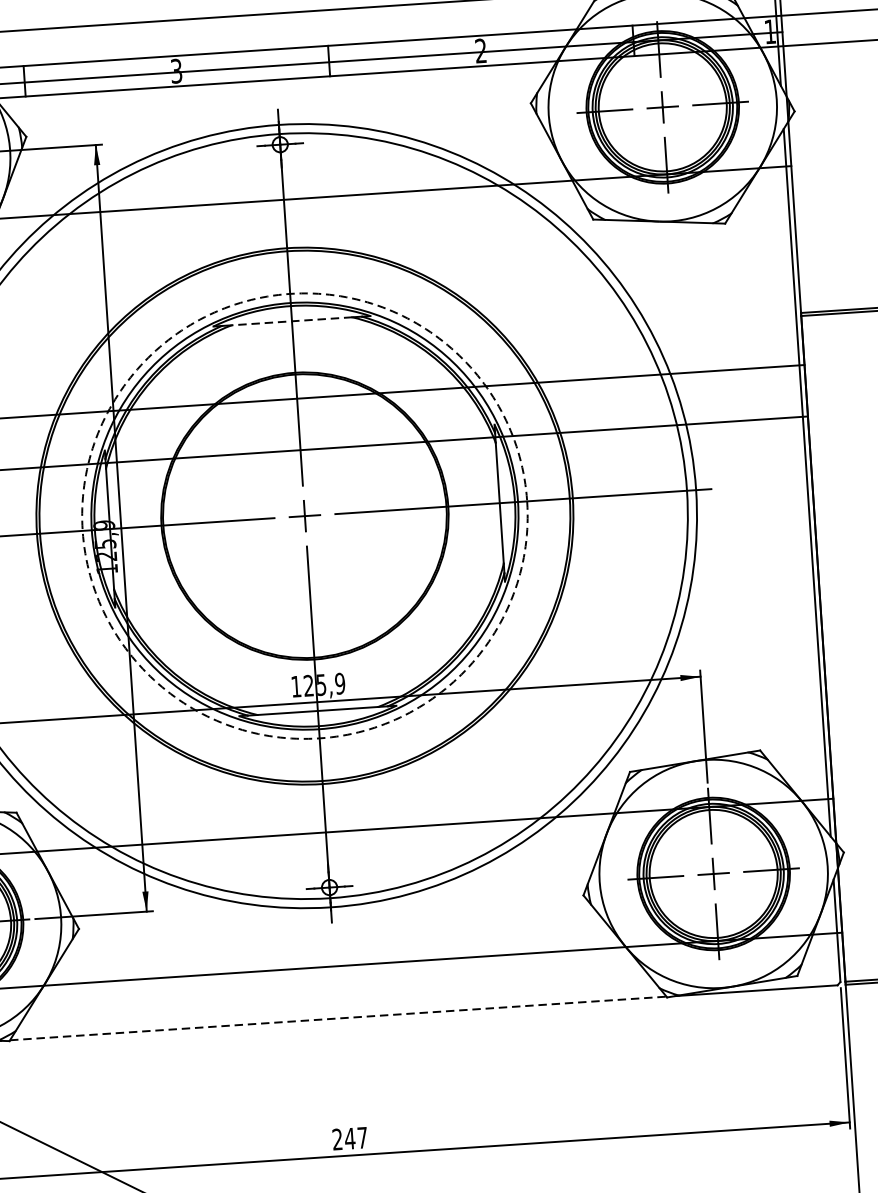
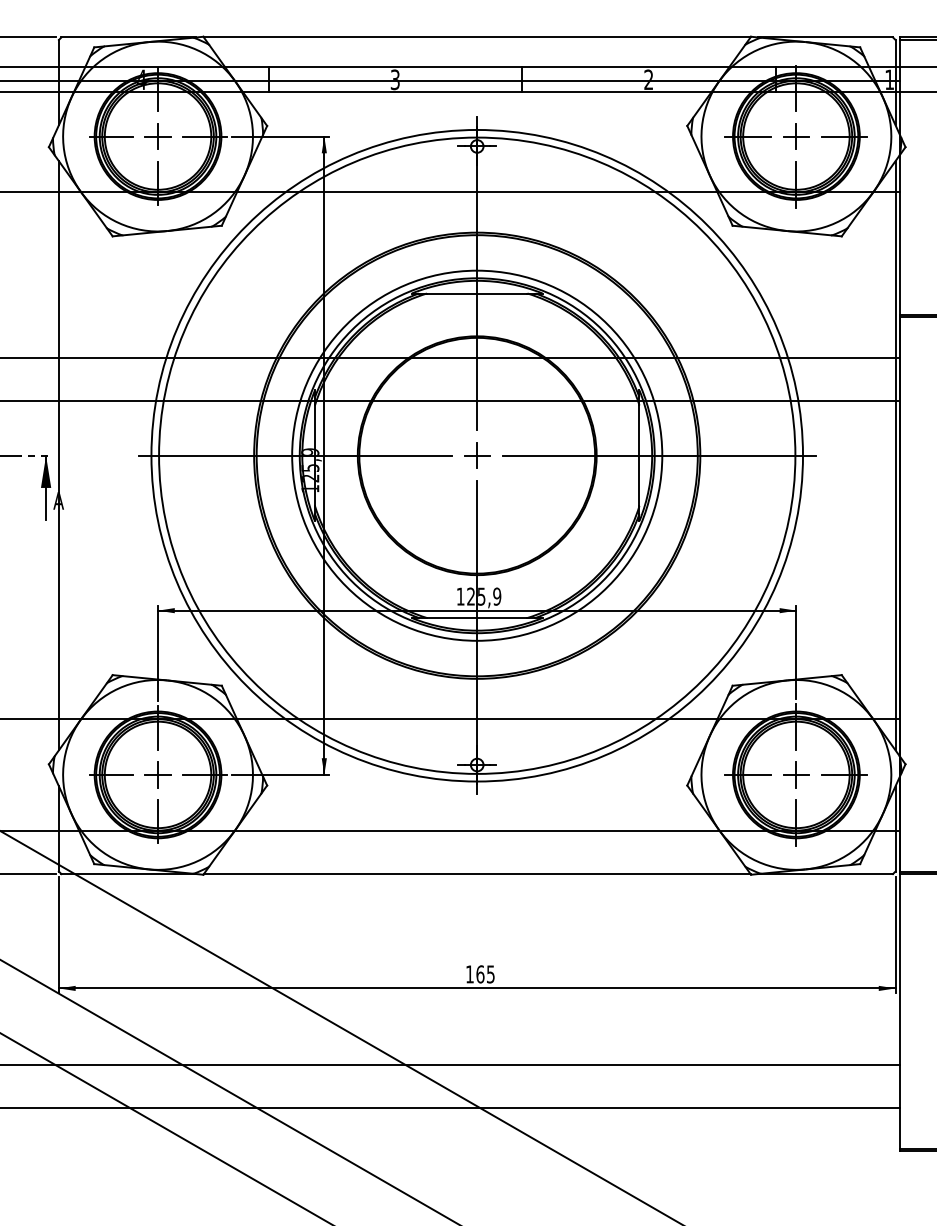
line: (291, 321) -> (476, 293), dashed -> solid
circle: (305, 515) -> (477, 455), dashed -> solid
line: (338, 1018) -> (477, 874), dashed -> solid
text: (350, 1138) -> (480, 974), 247 -> 165

